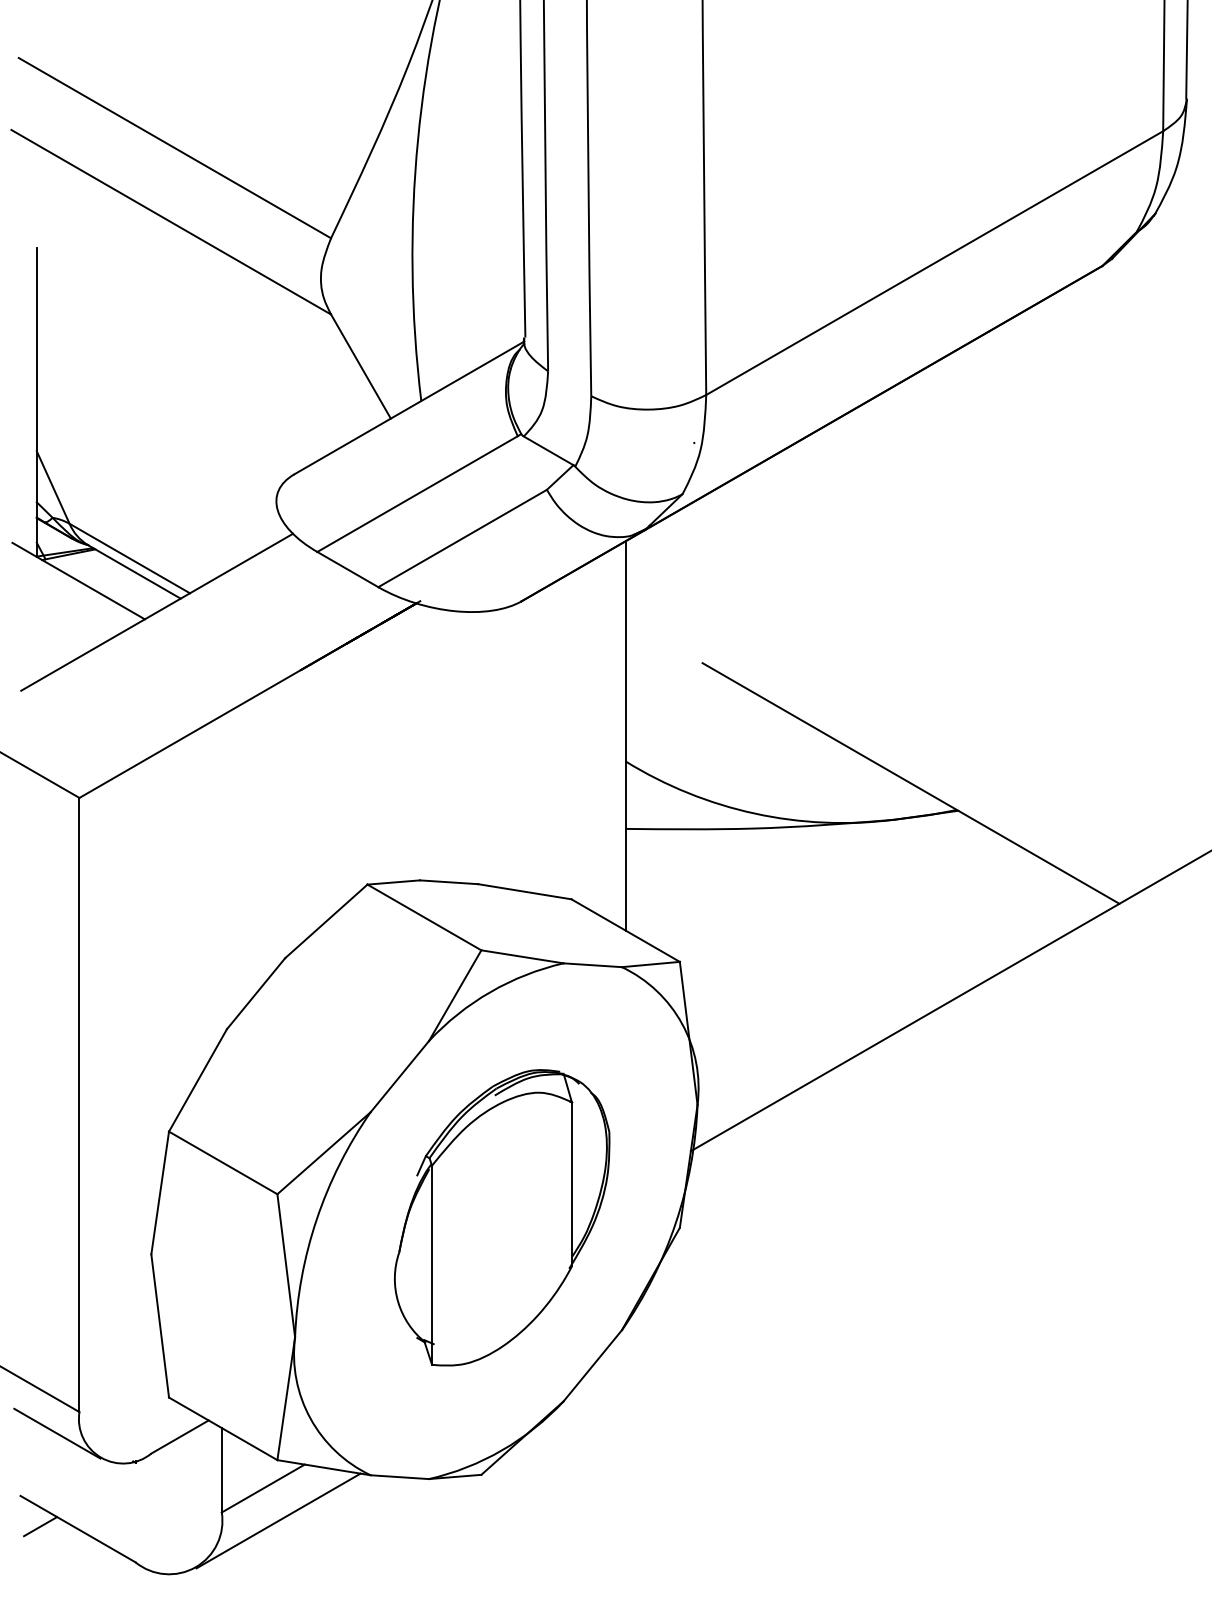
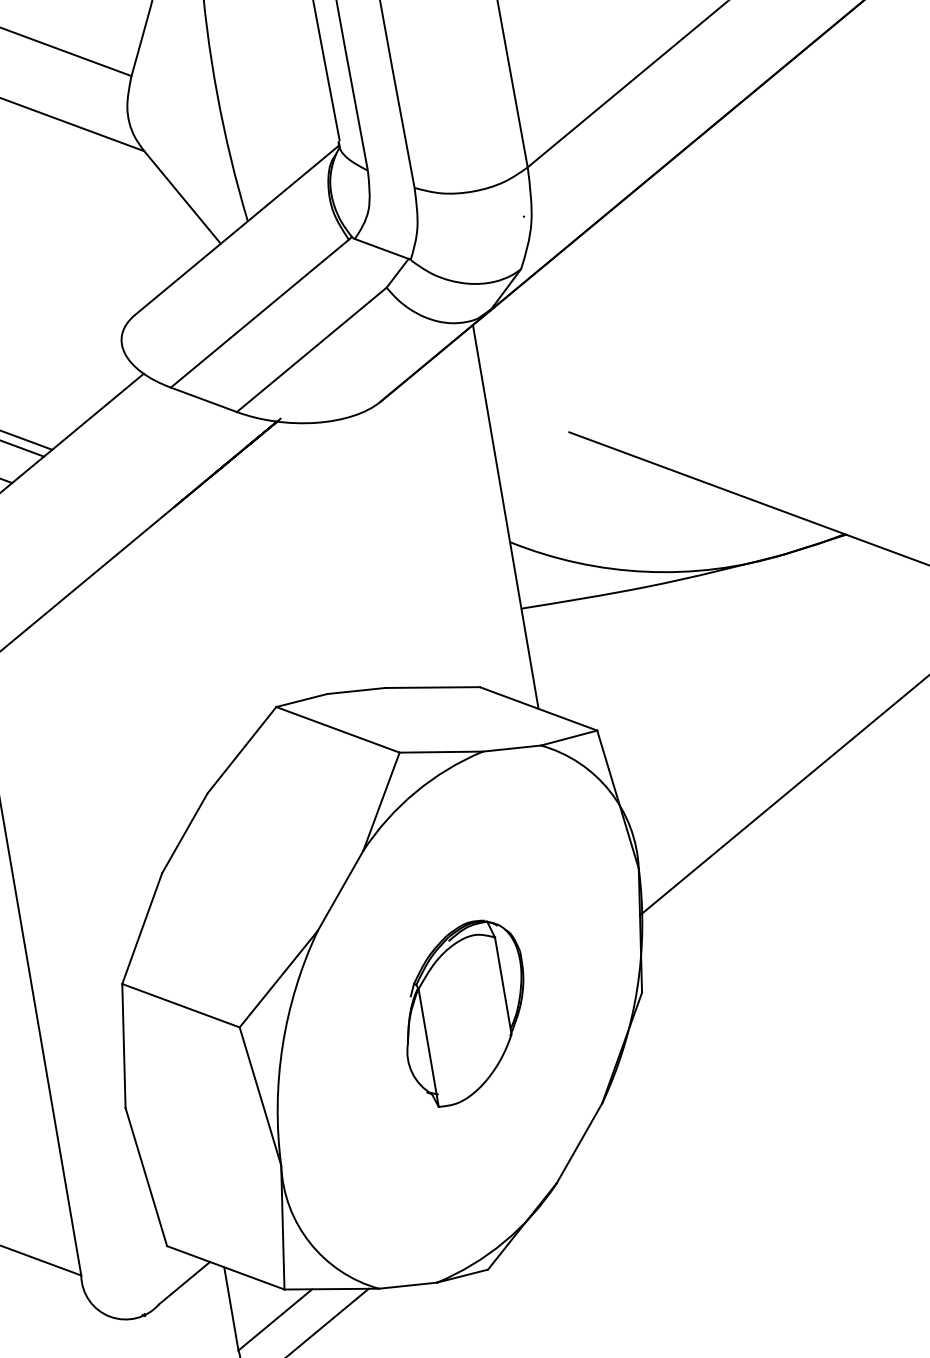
part: (502, 1217) -> (465, 1012), size x0.6
line: (57, 1433) -> (63, 1300), removed

